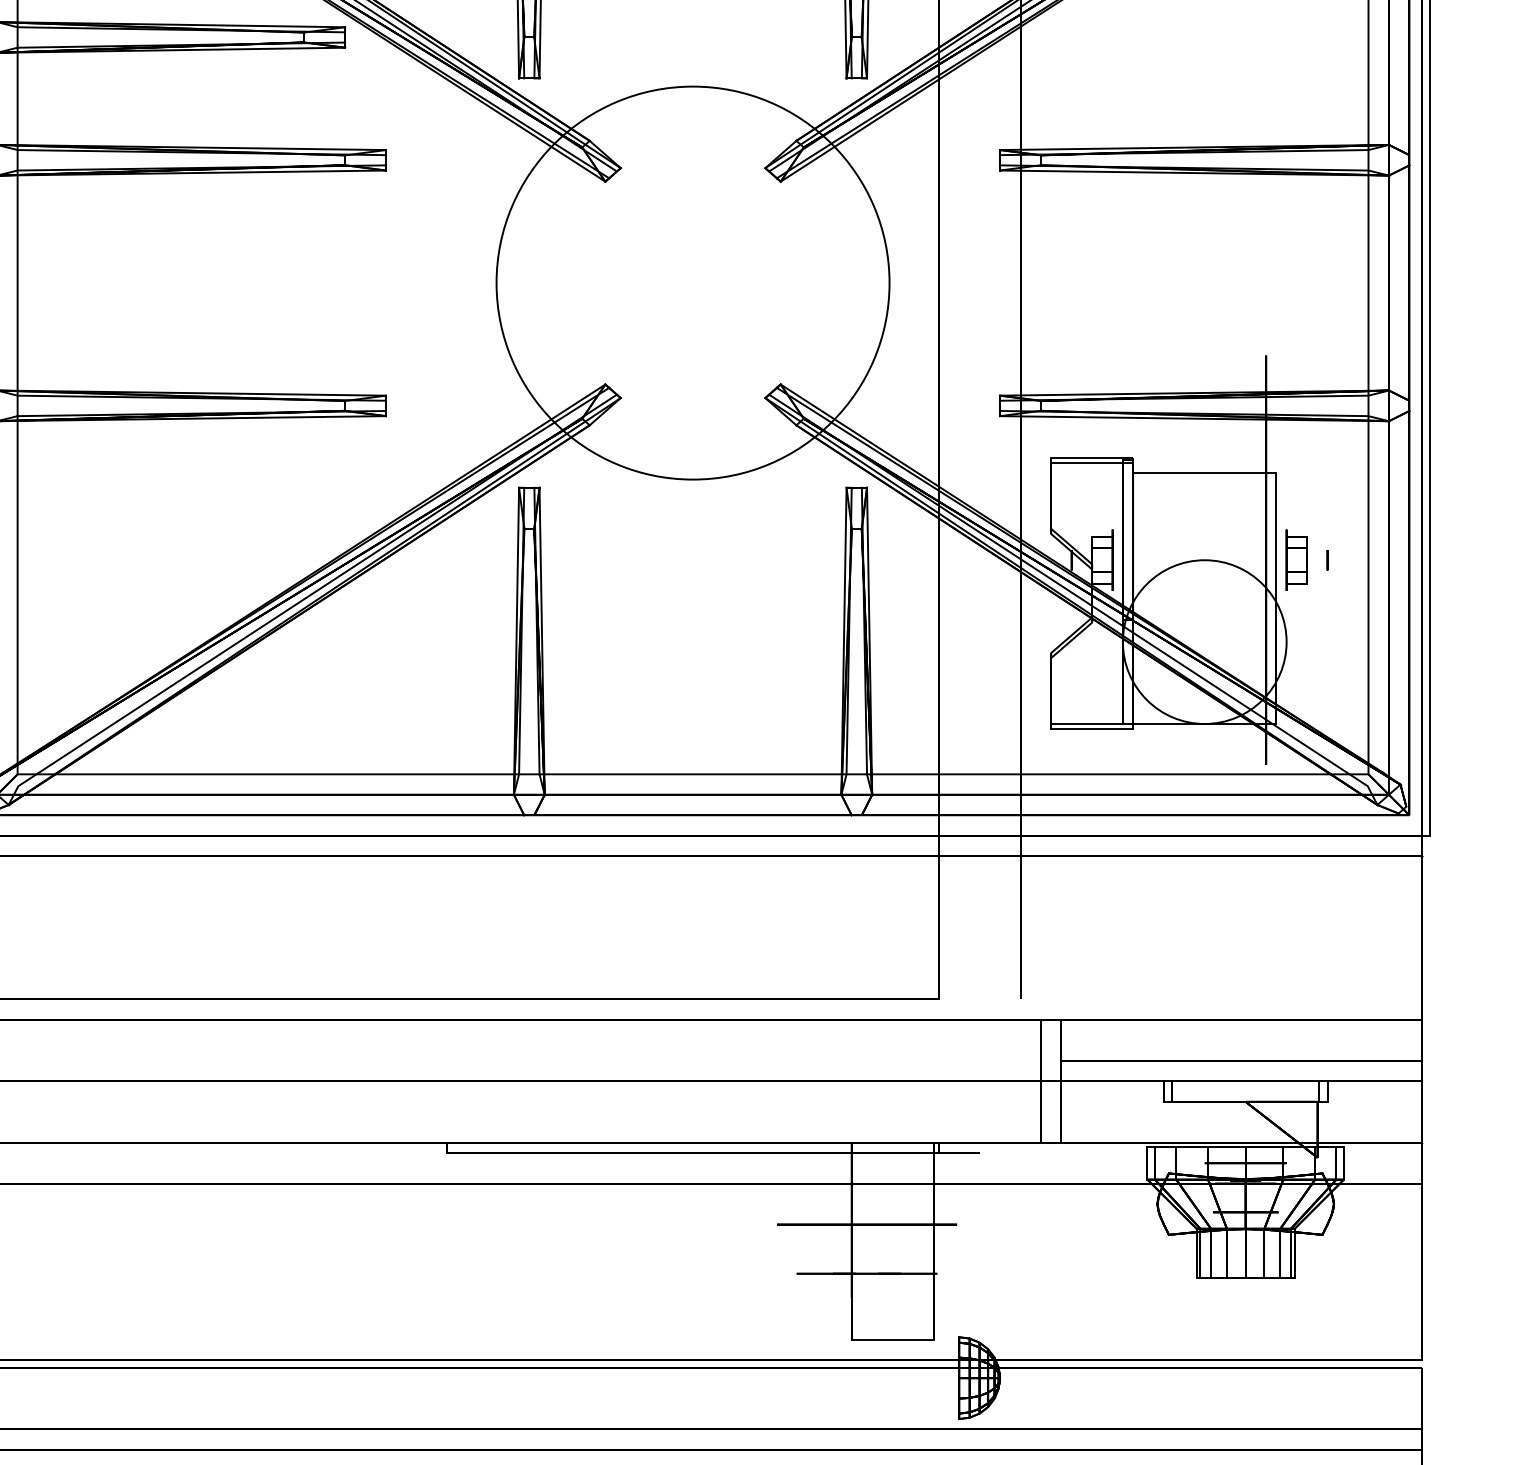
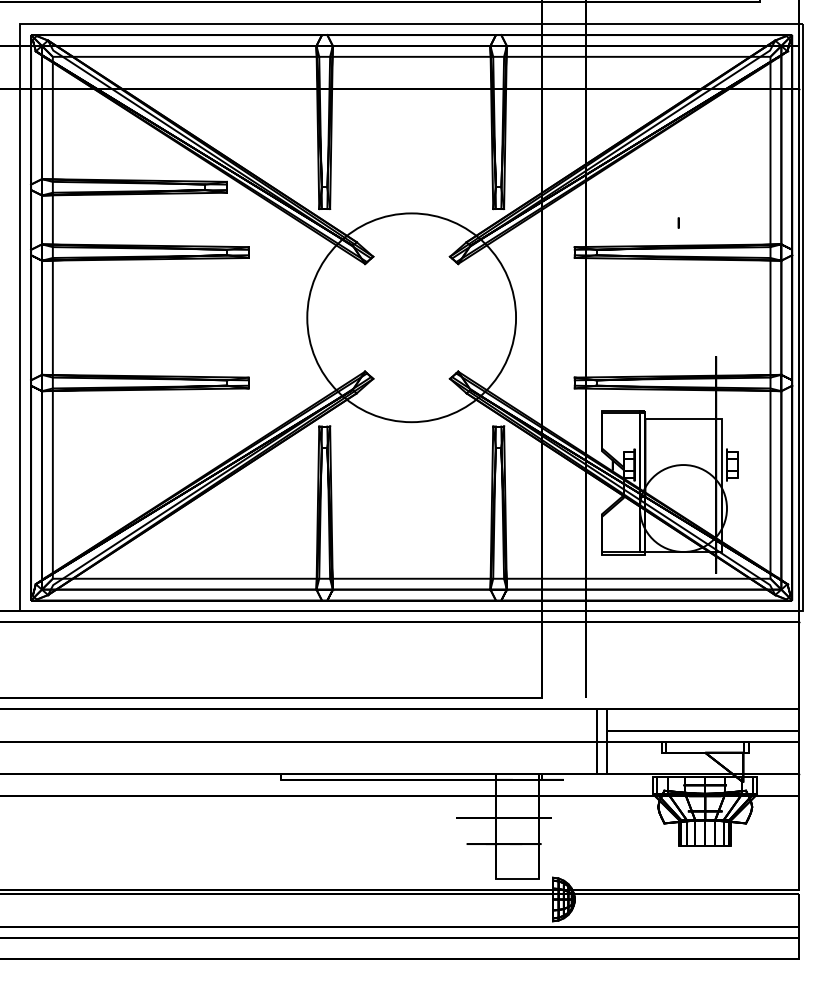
circle: (1327, 559) -> (678, 222), moved

